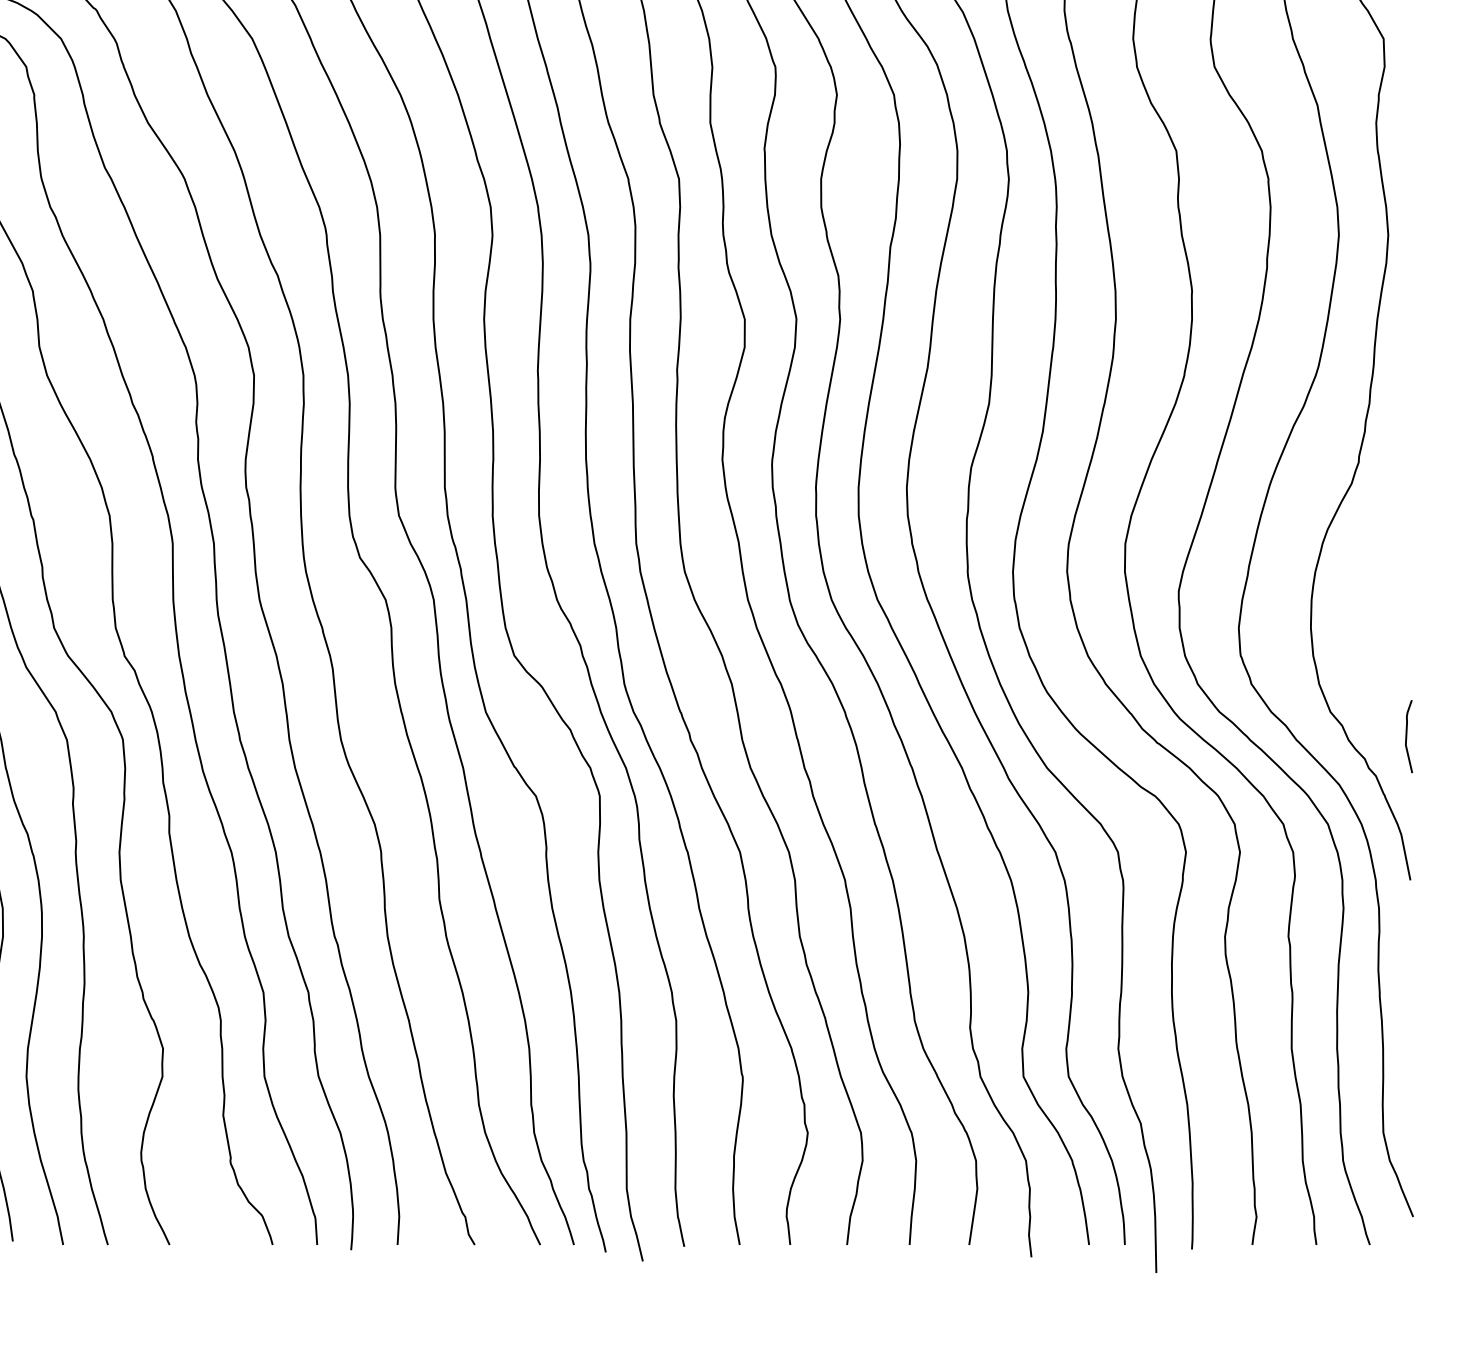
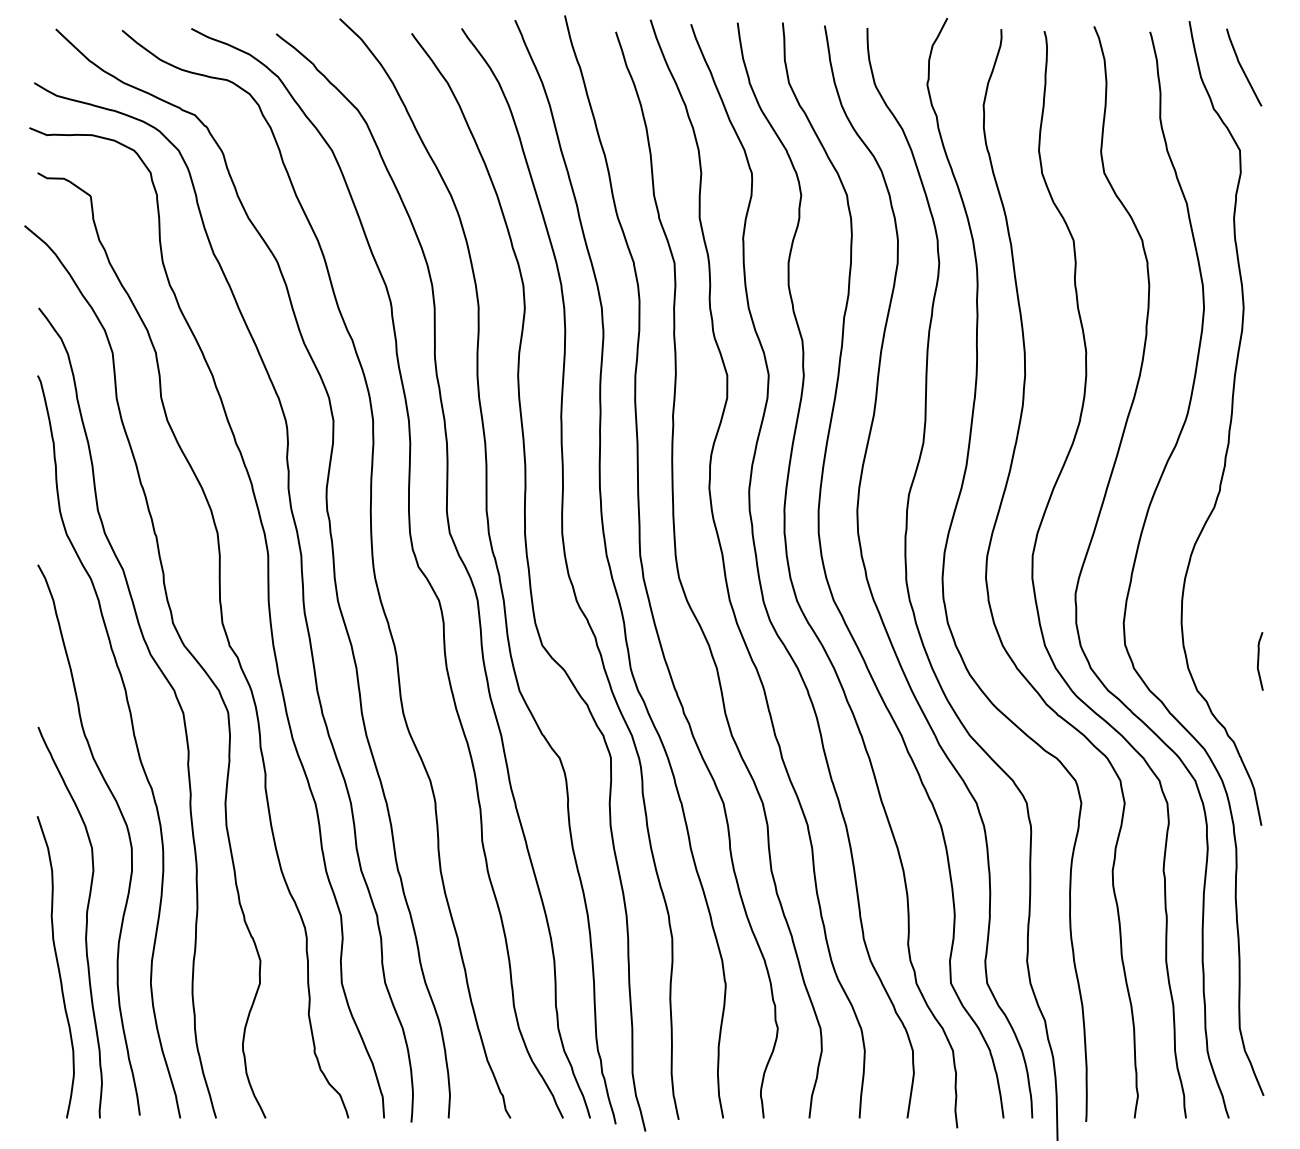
curve: (1407, 736) -> (1259, 661), moved

